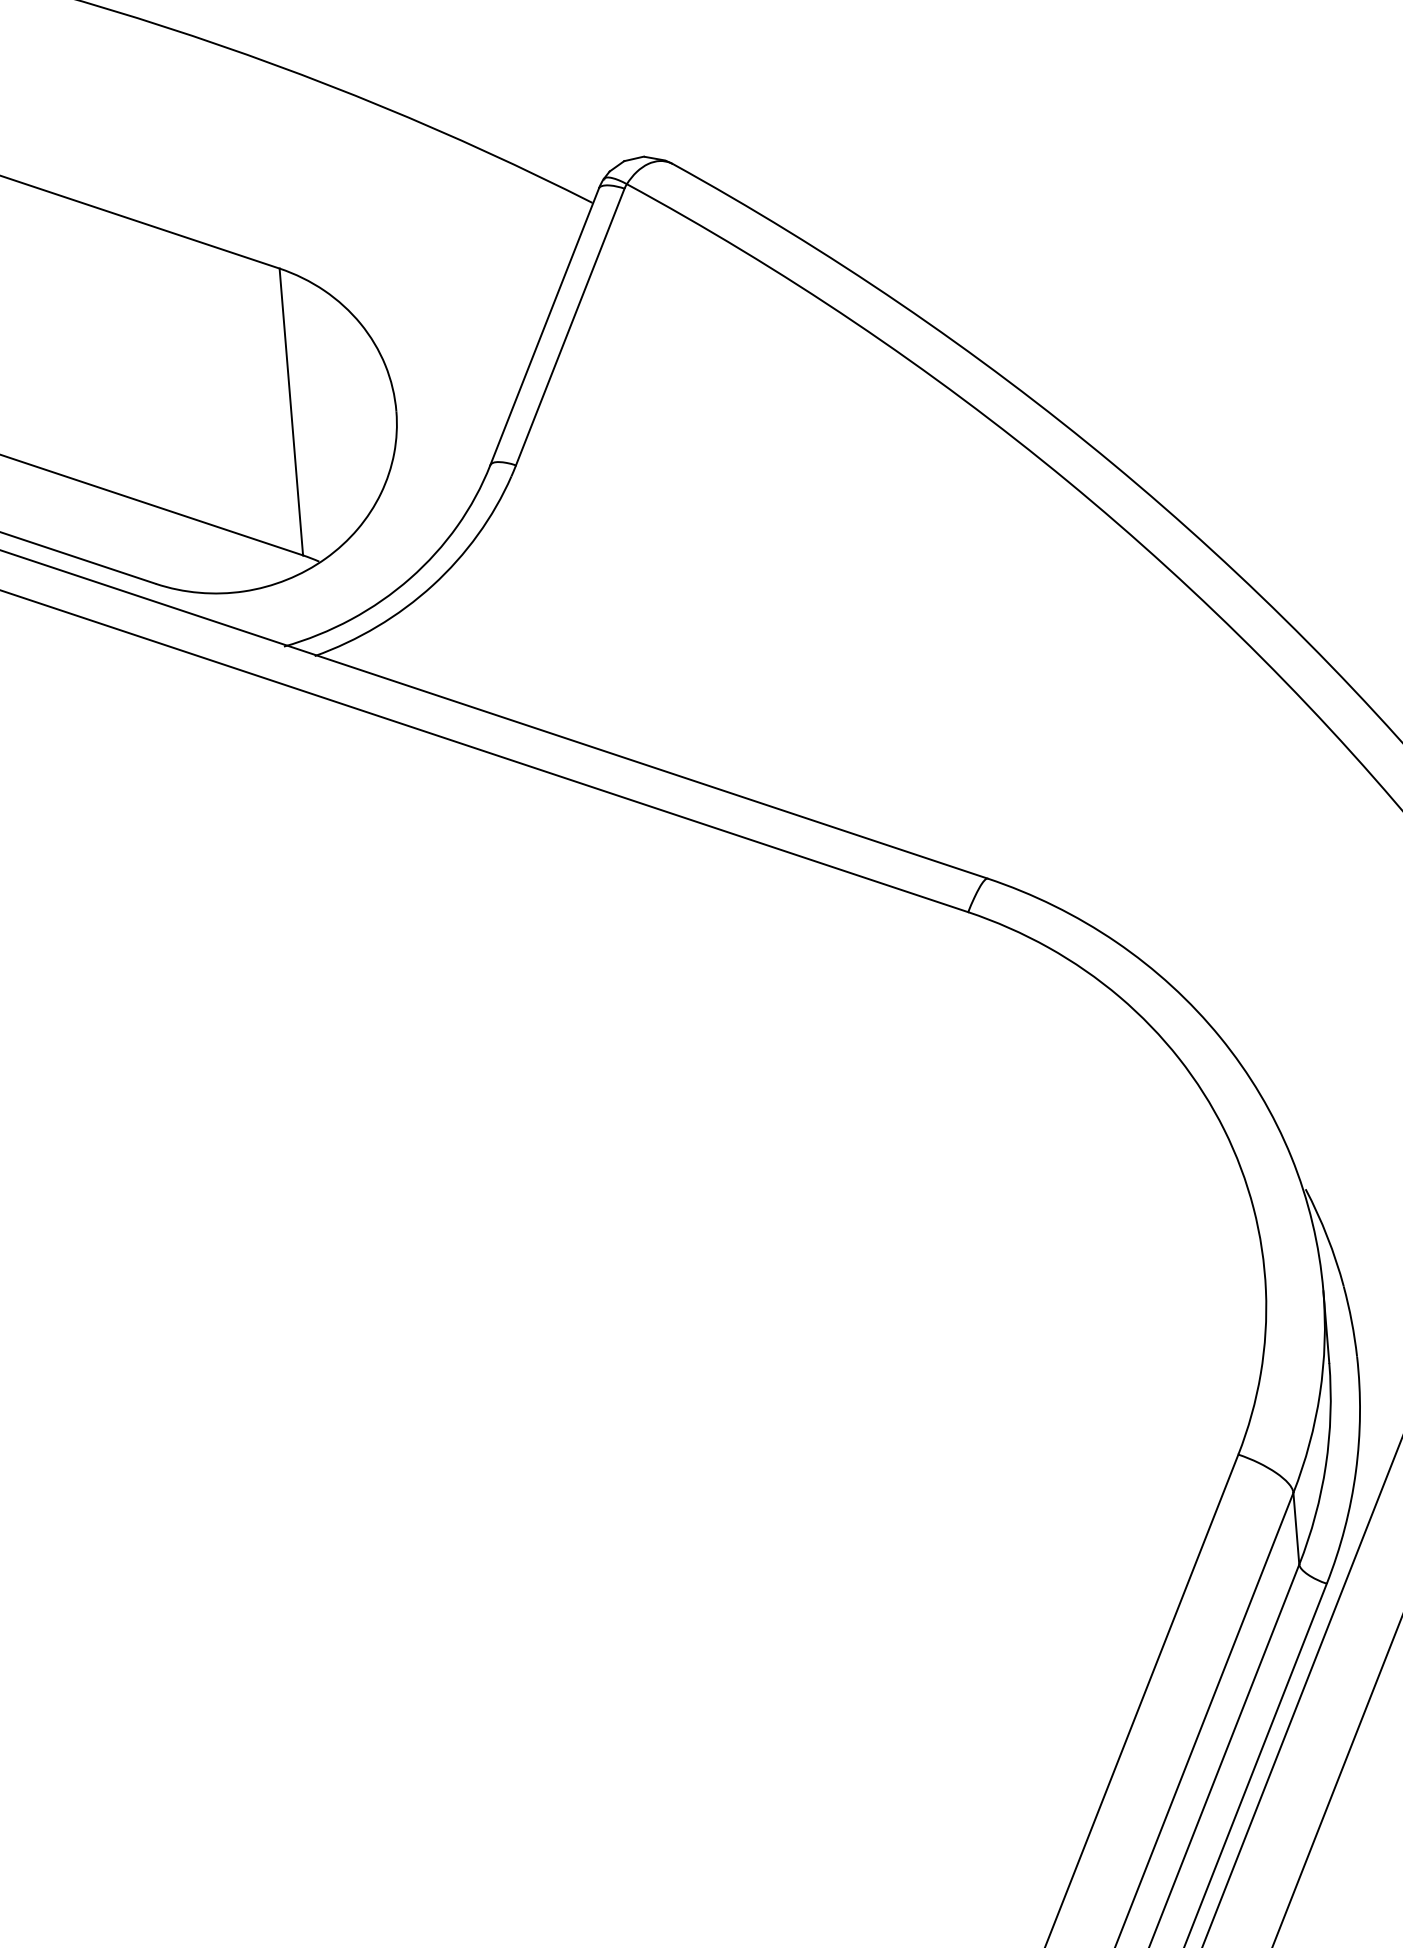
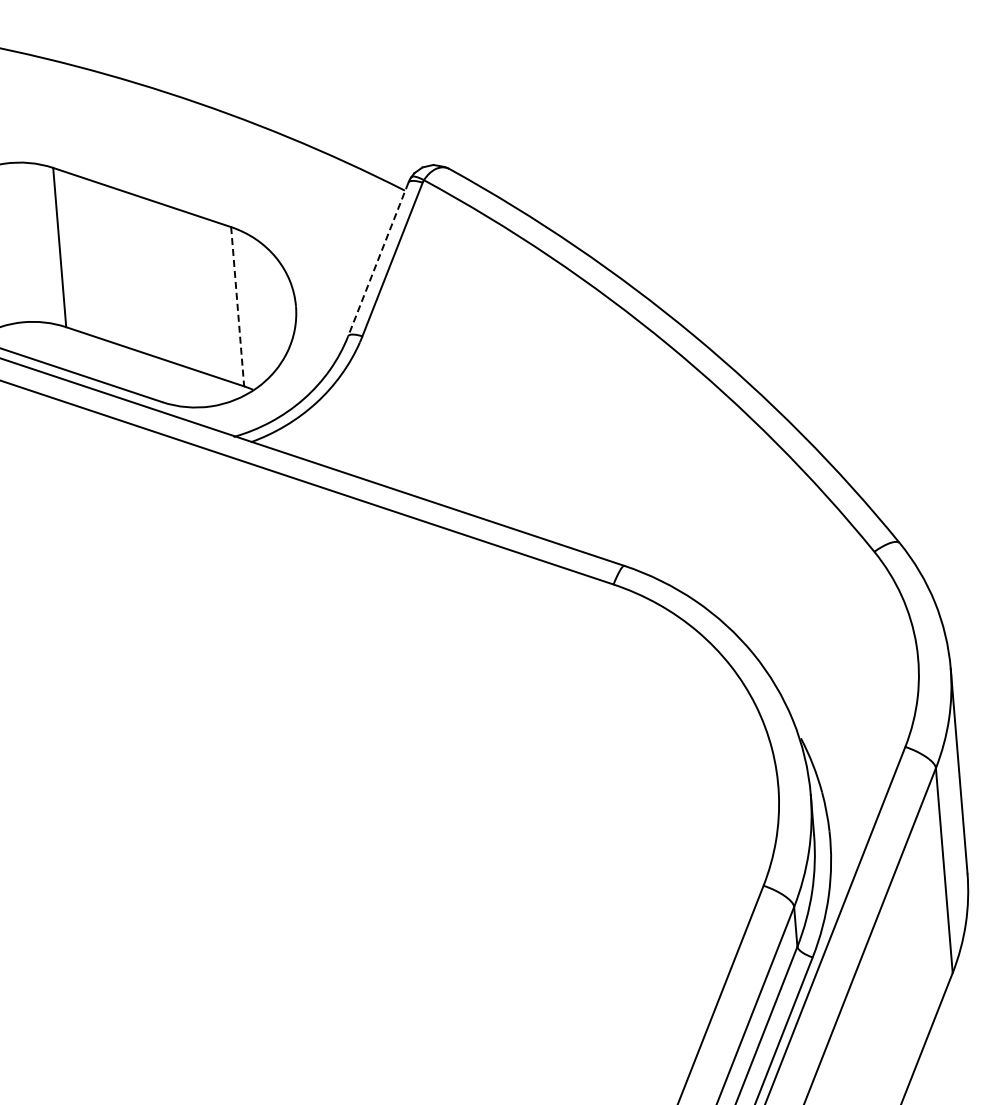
line: (544, 326) -> (378, 259), solid -> dashed
line: (291, 411) -> (237, 306), solid -> dashed

